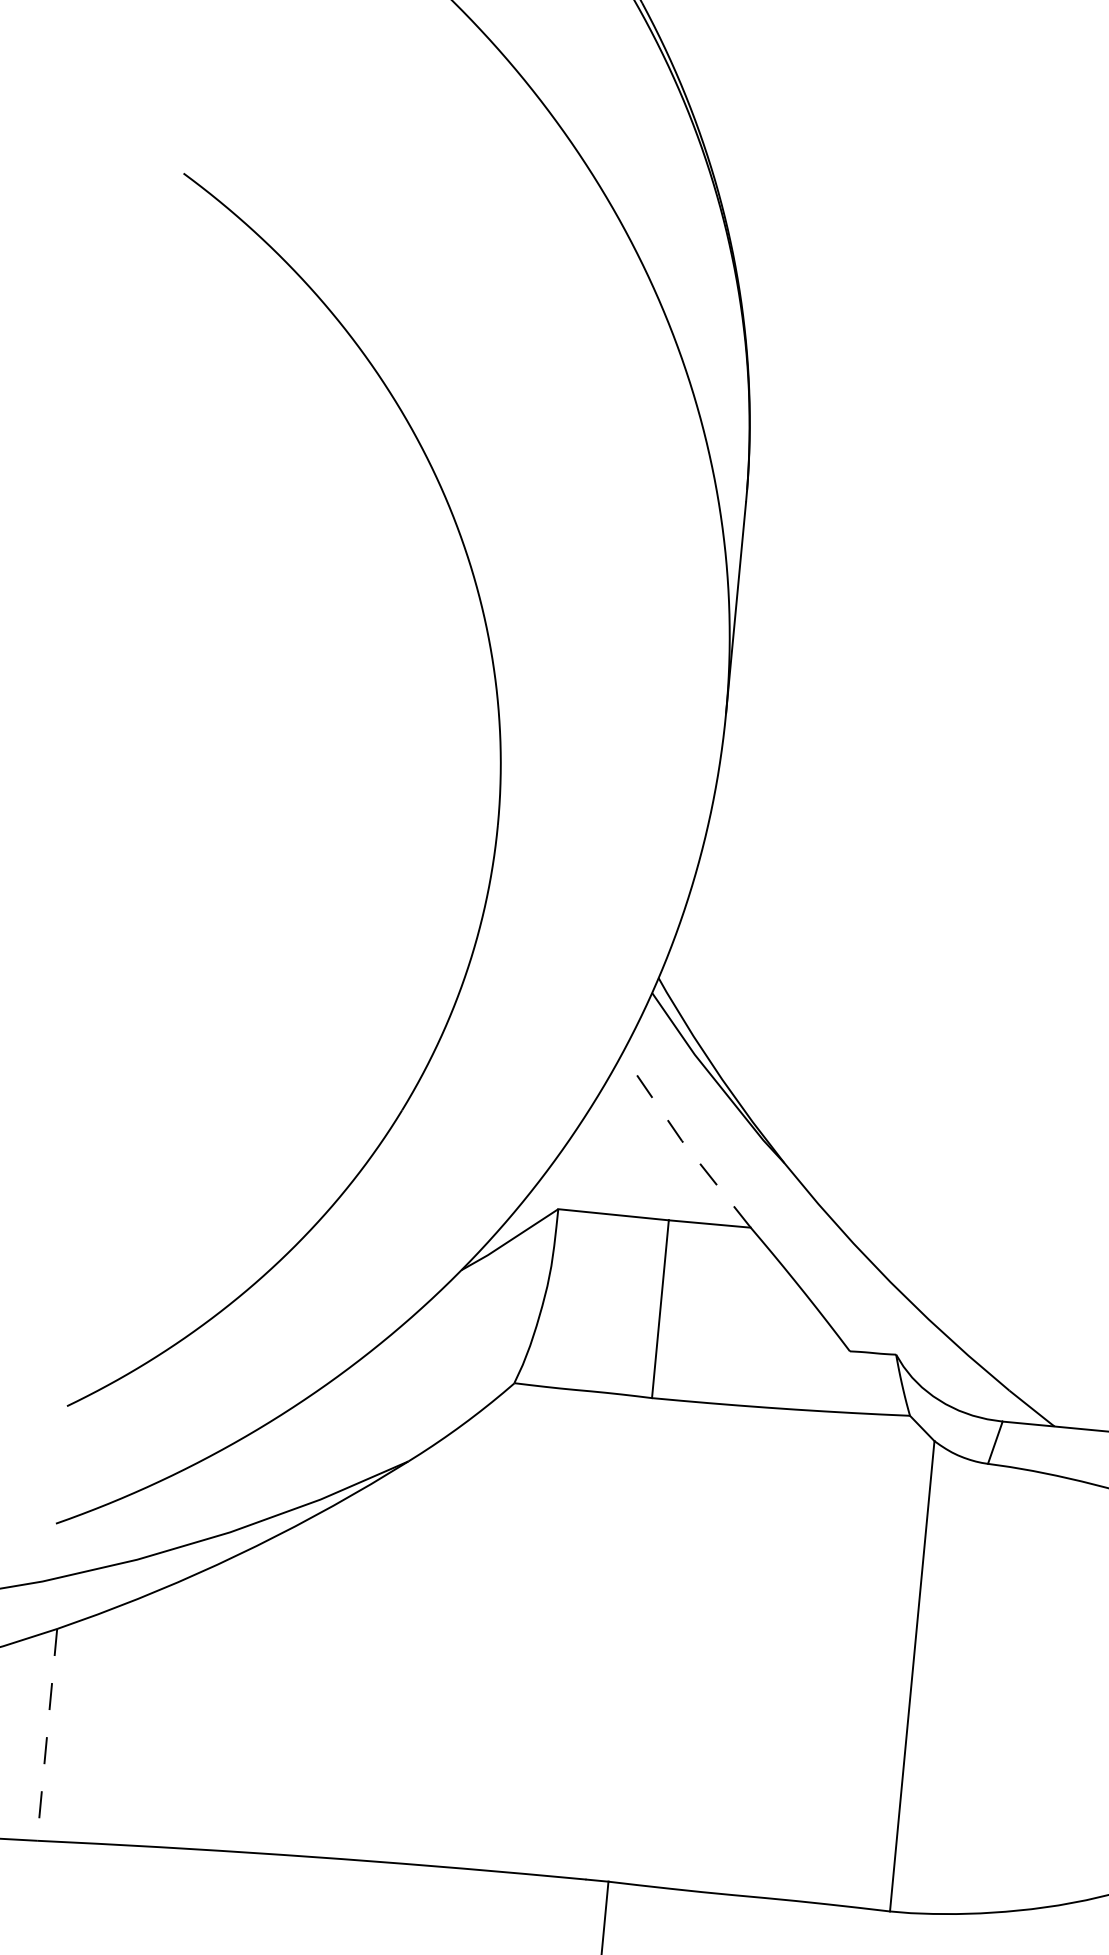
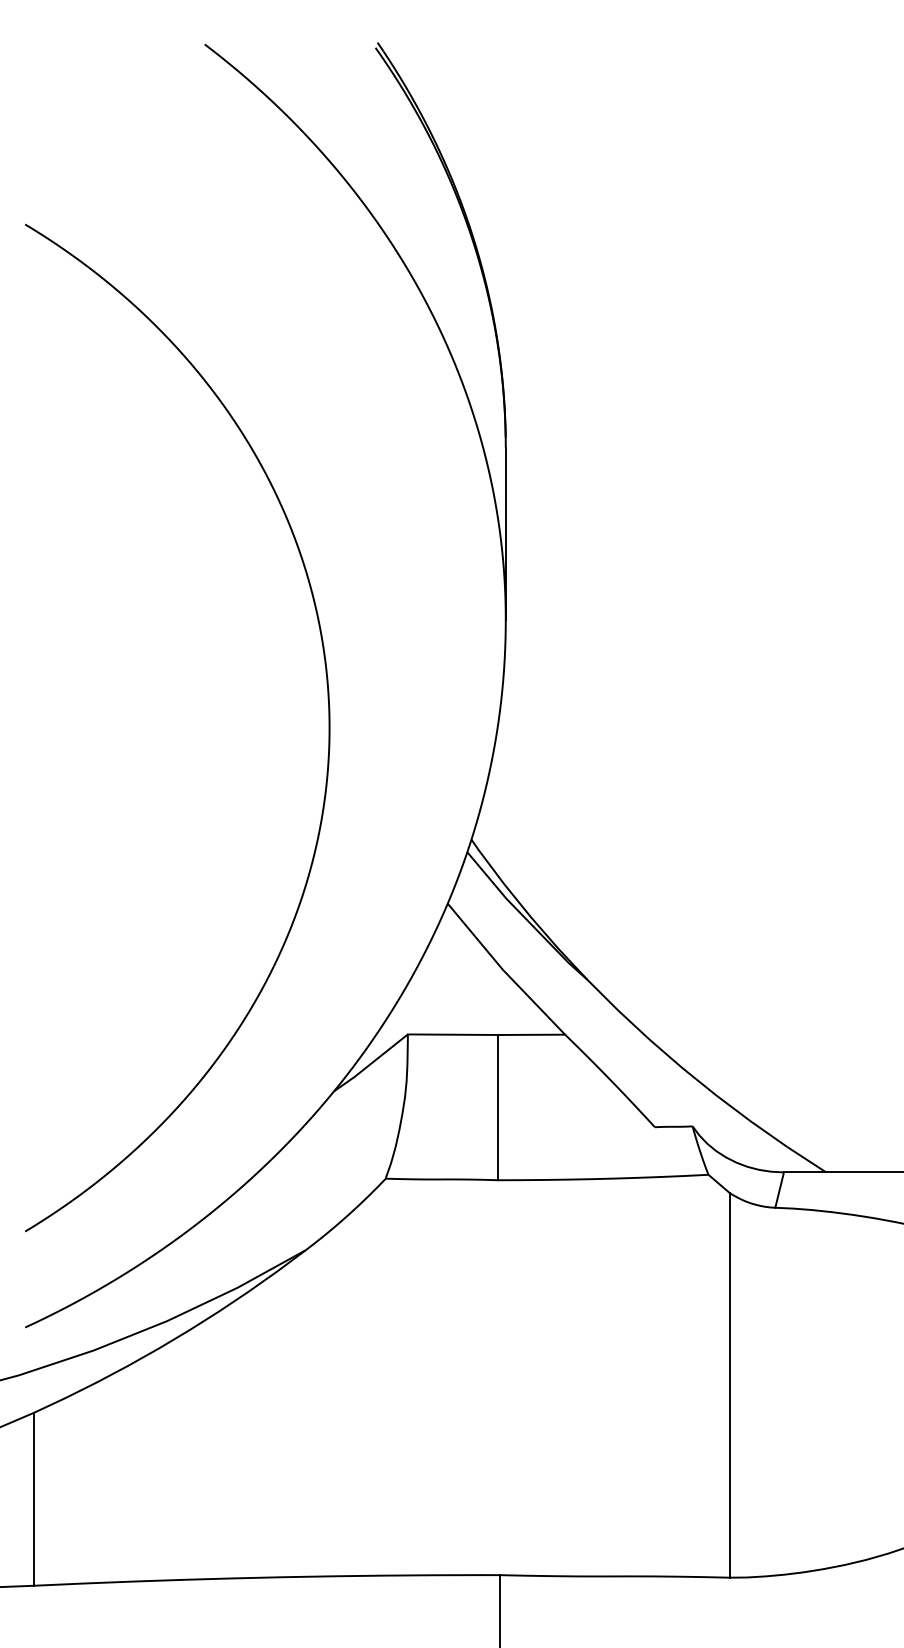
line: (683, 1143) -> (504, 971), dashed -> solid
line: (47, 1735) -> (34, 1499), dashed -> solid

